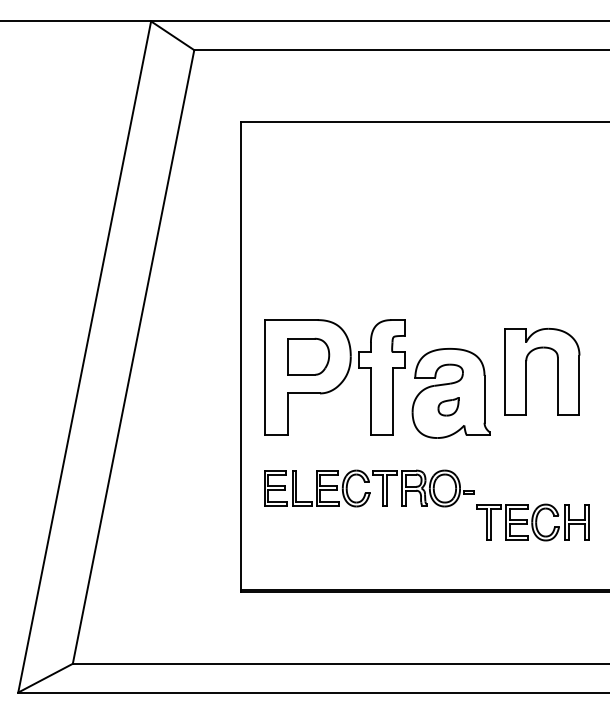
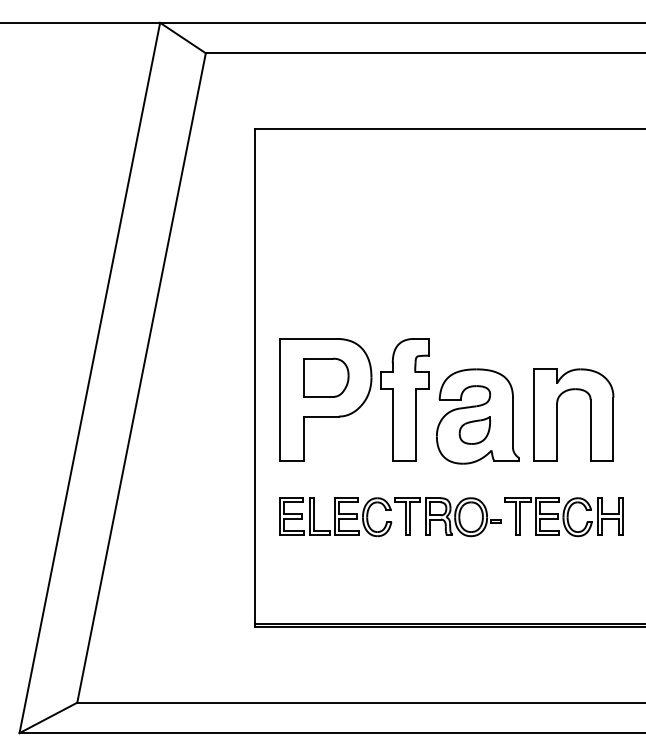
part: (557, 371) -> (590, 414), moved
part: (448, 406) -> (474, 430), size x1.43
part: (532, 522) -> (563, 517), moved

